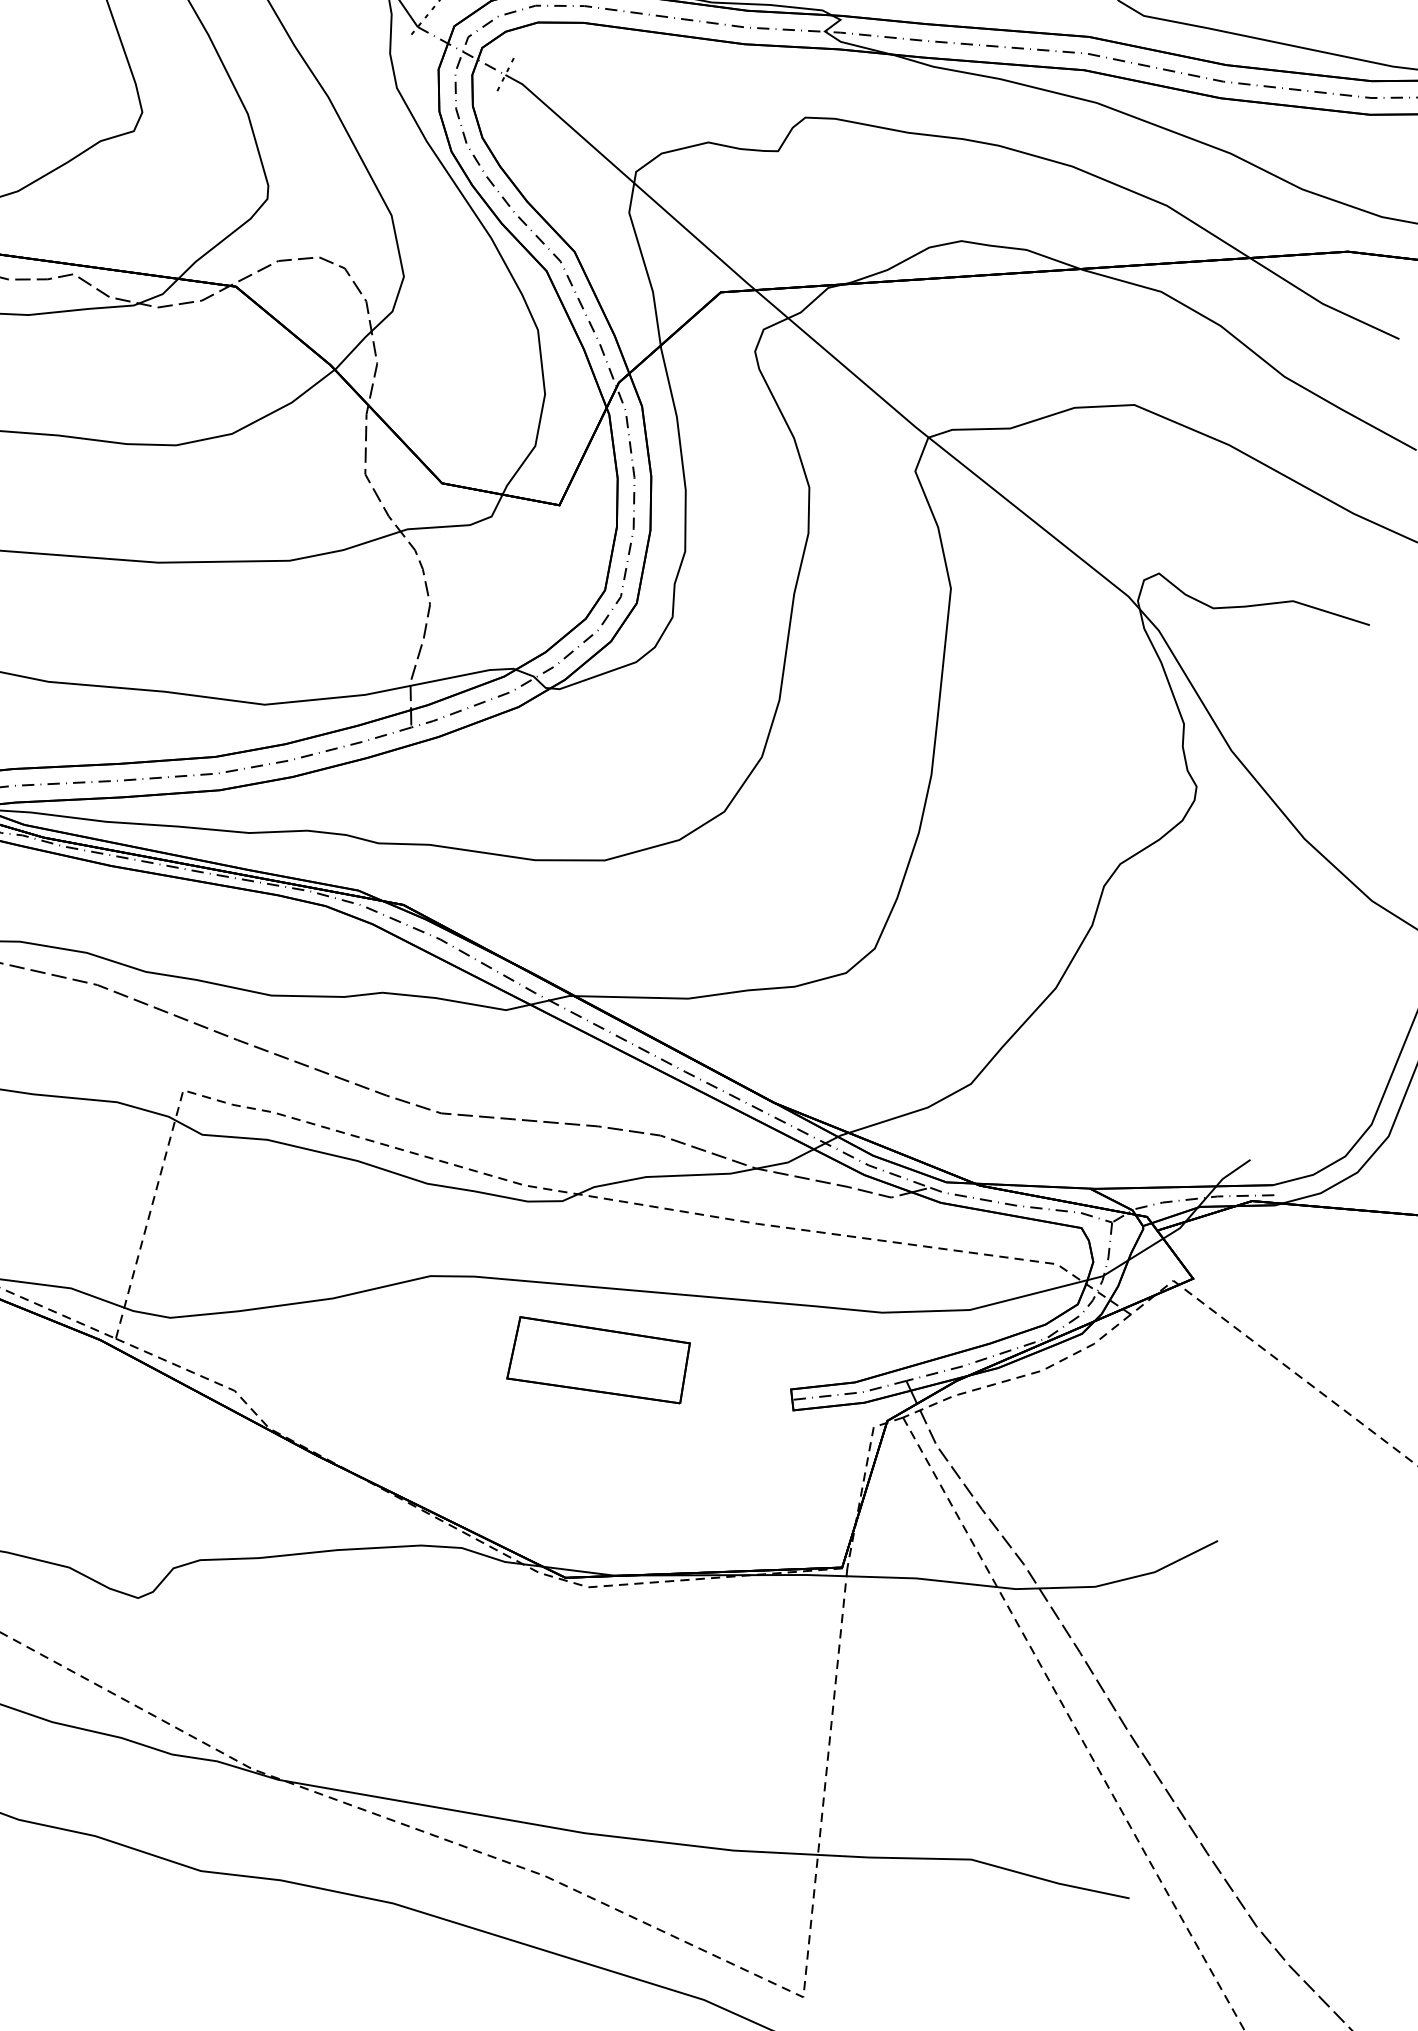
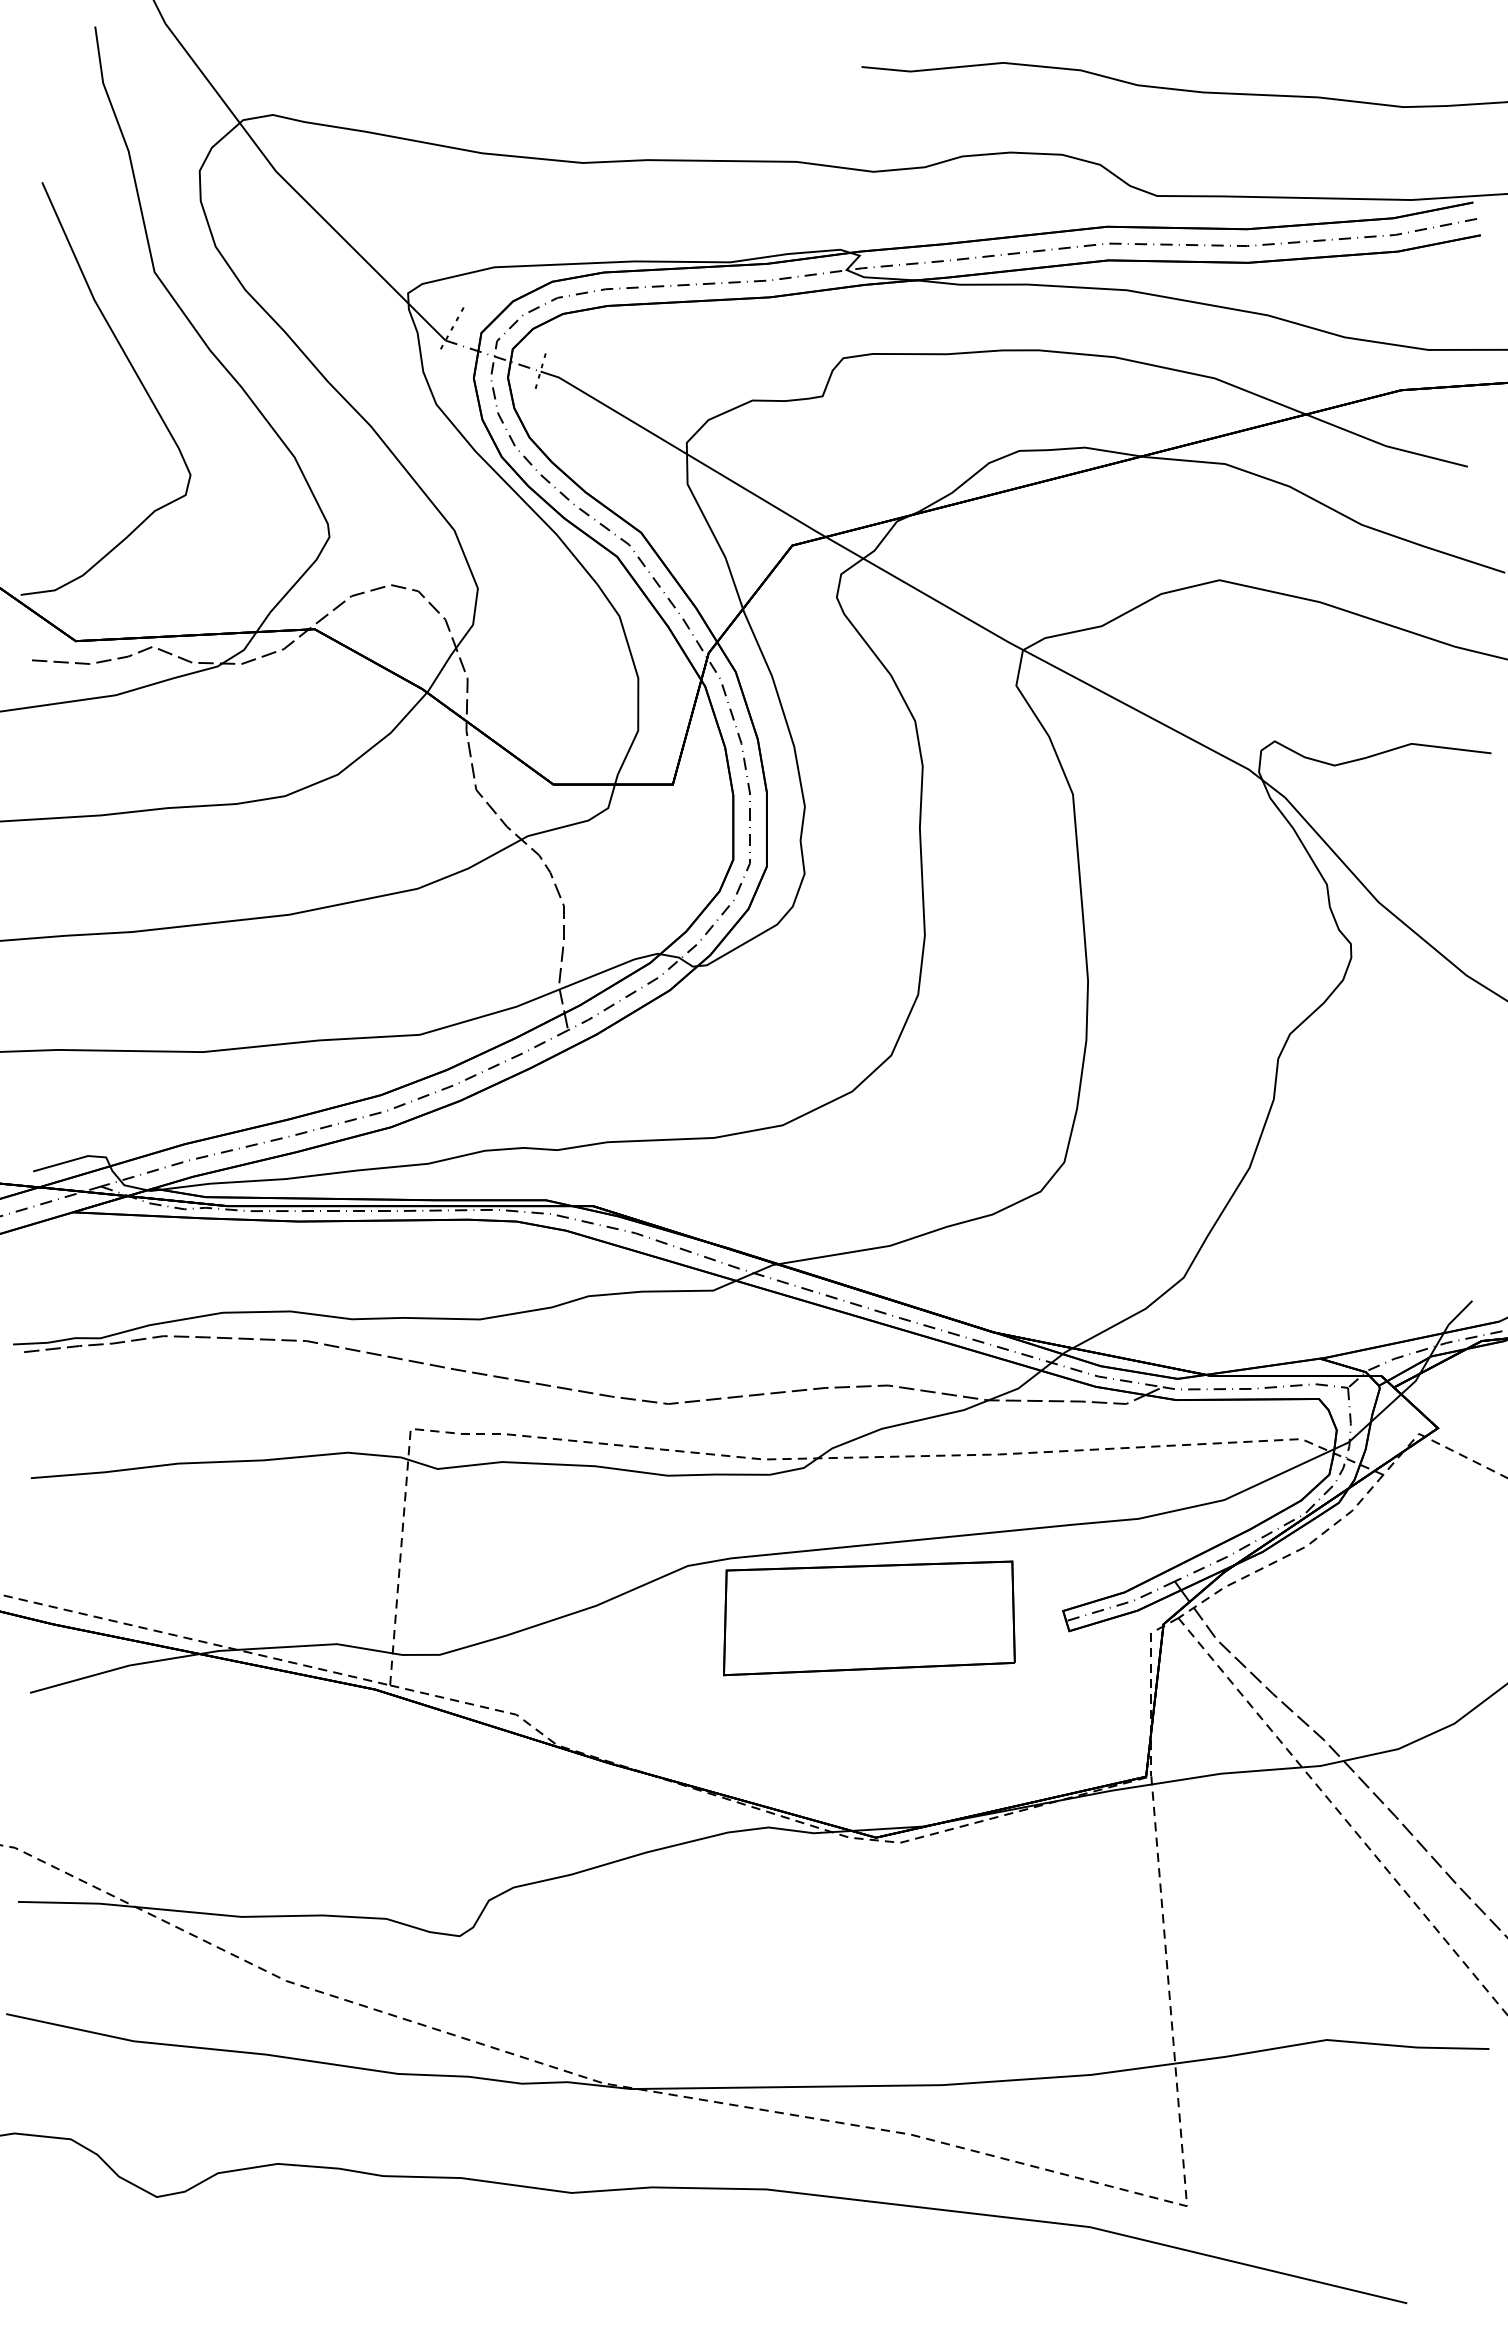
part: (599, 1361) -> (869, 1618), size x1.67

